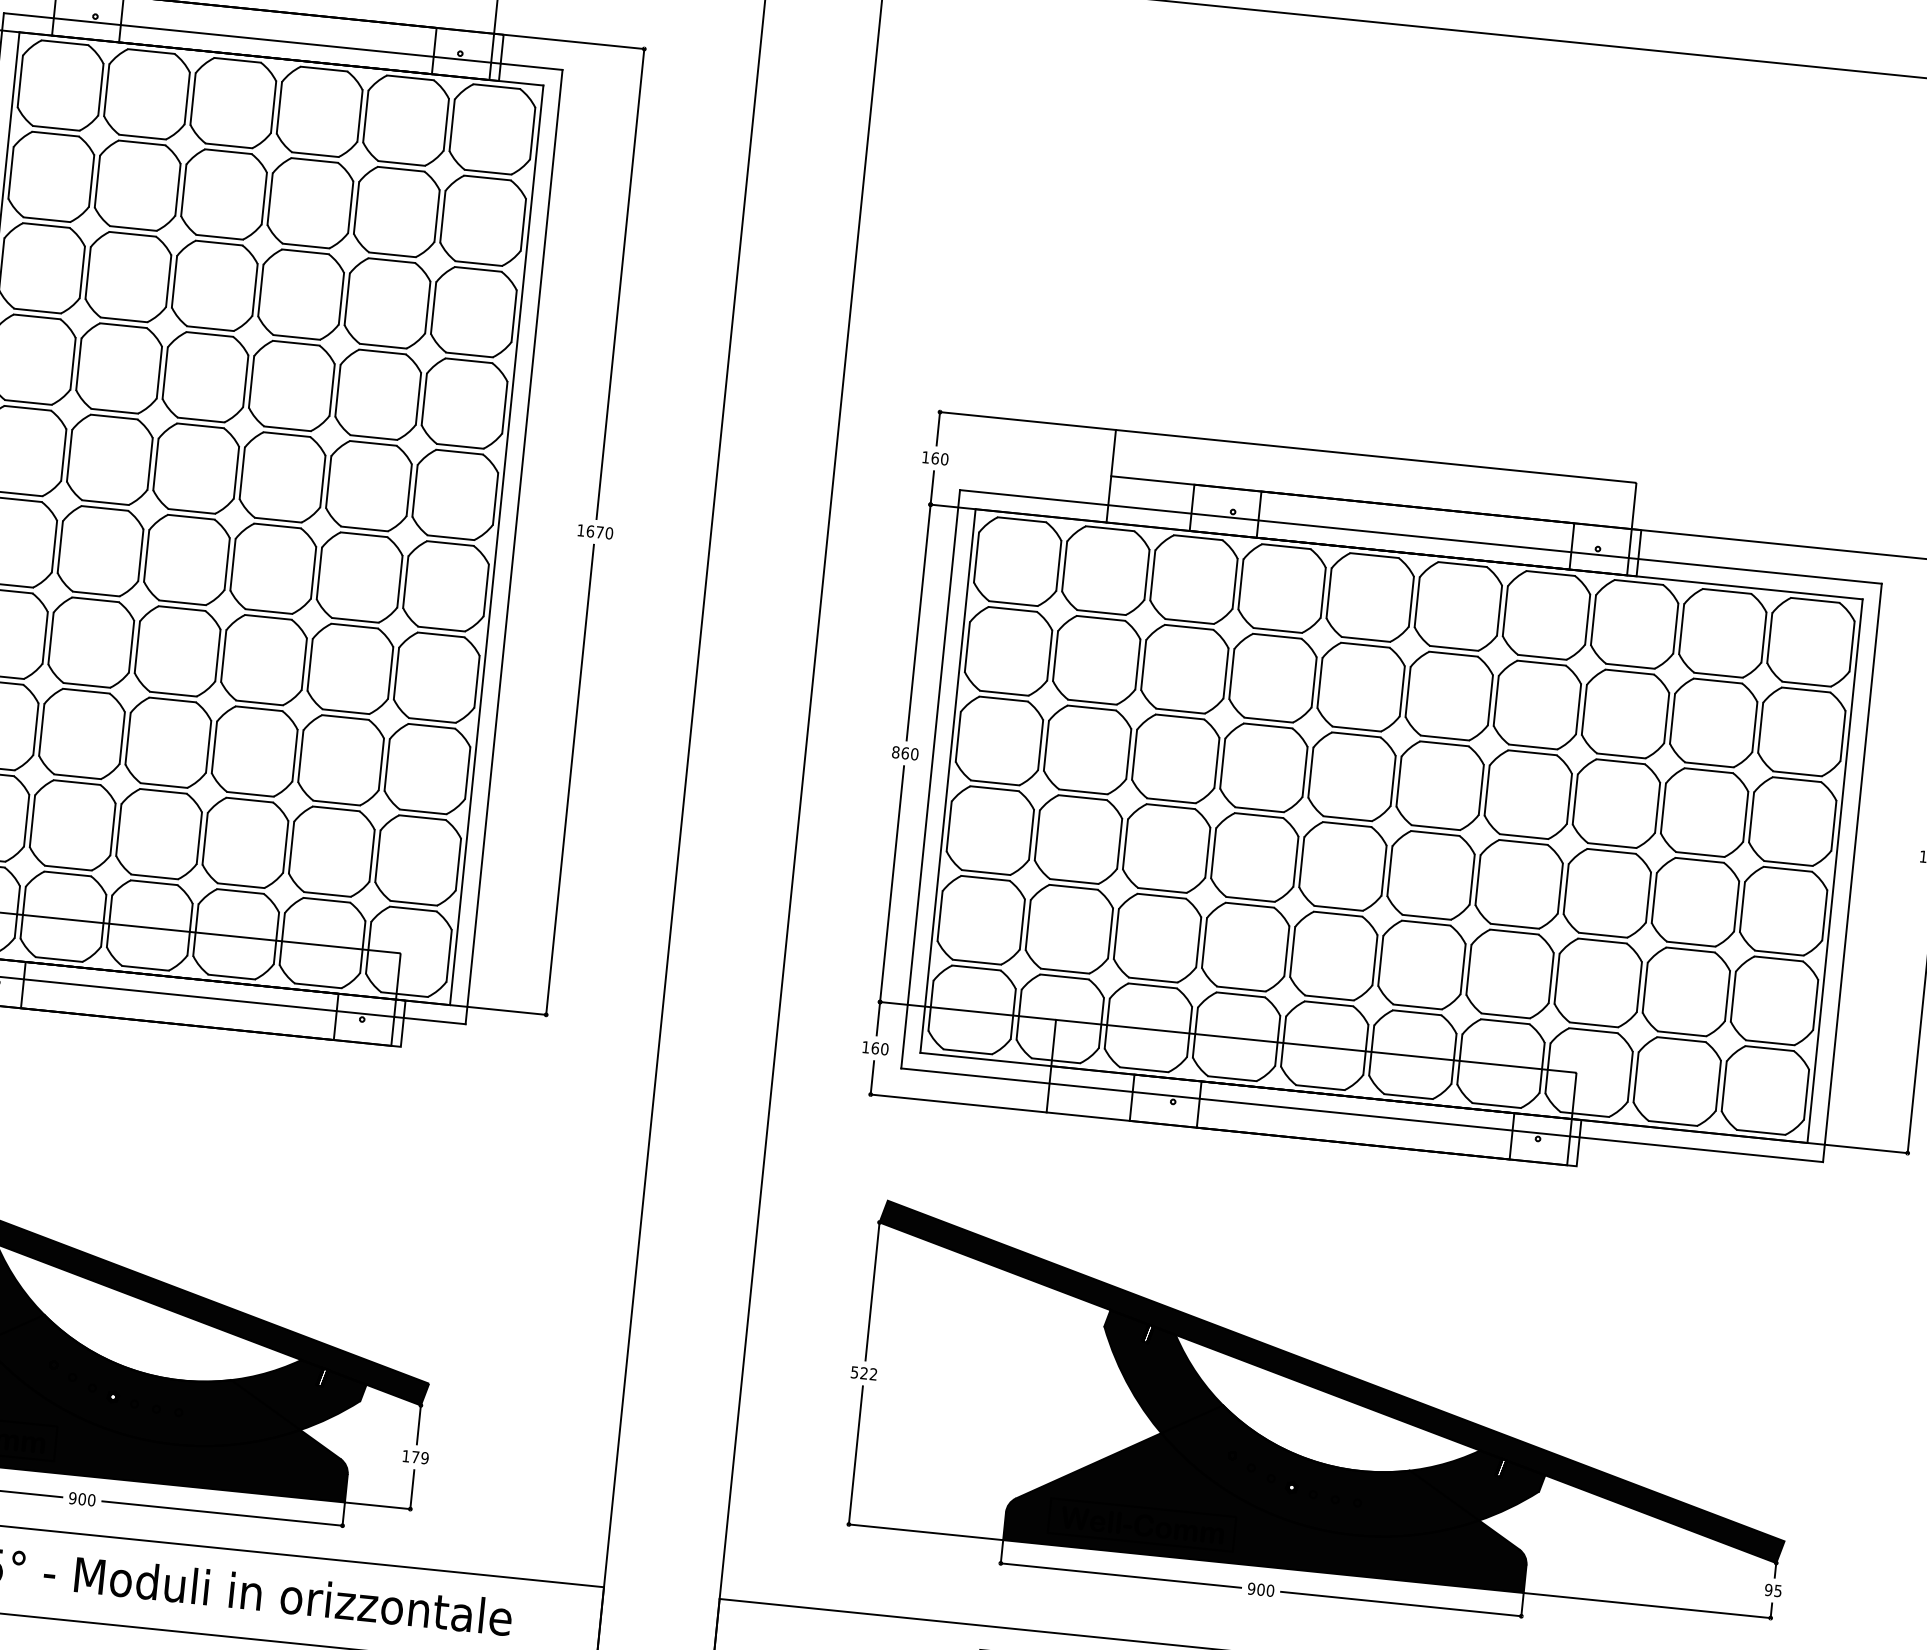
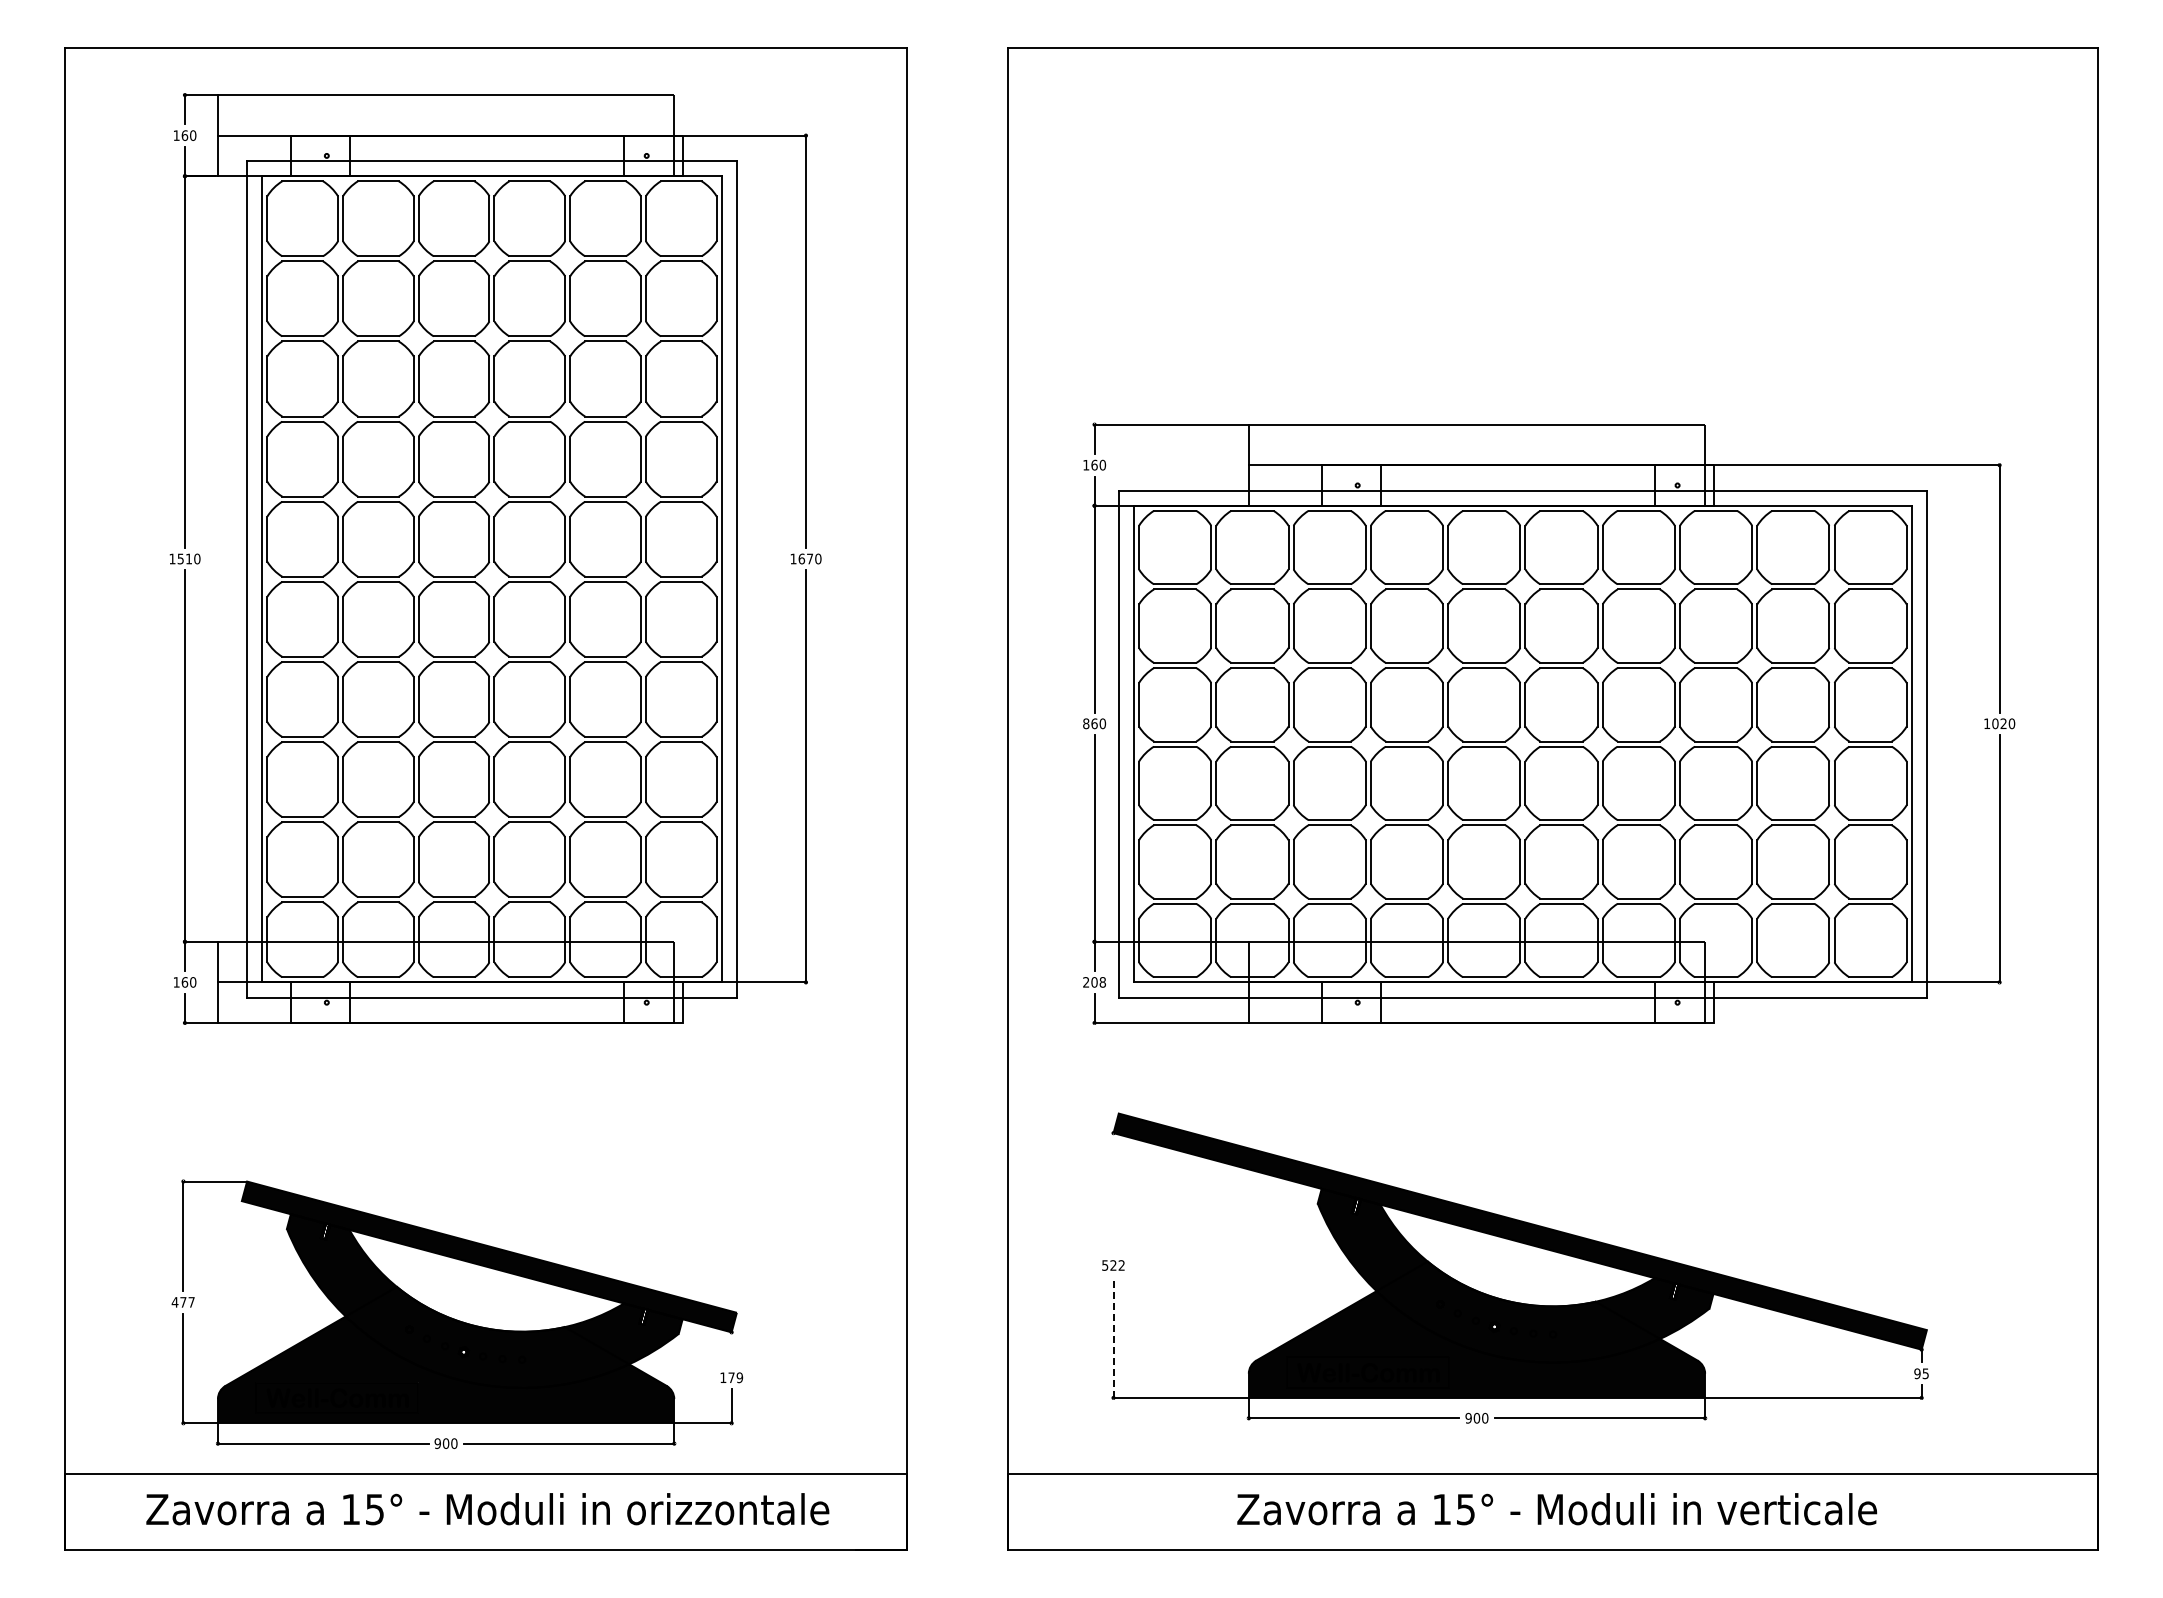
text: (875, 1048) -> (1094, 982), 160 -> 208
line: (872, 1291) -> (1113, 1193), removed
line: (418, 1424) -> (731, 1349), removed
line: (855, 1455) -> (1113, 1337), solid -> dashed

